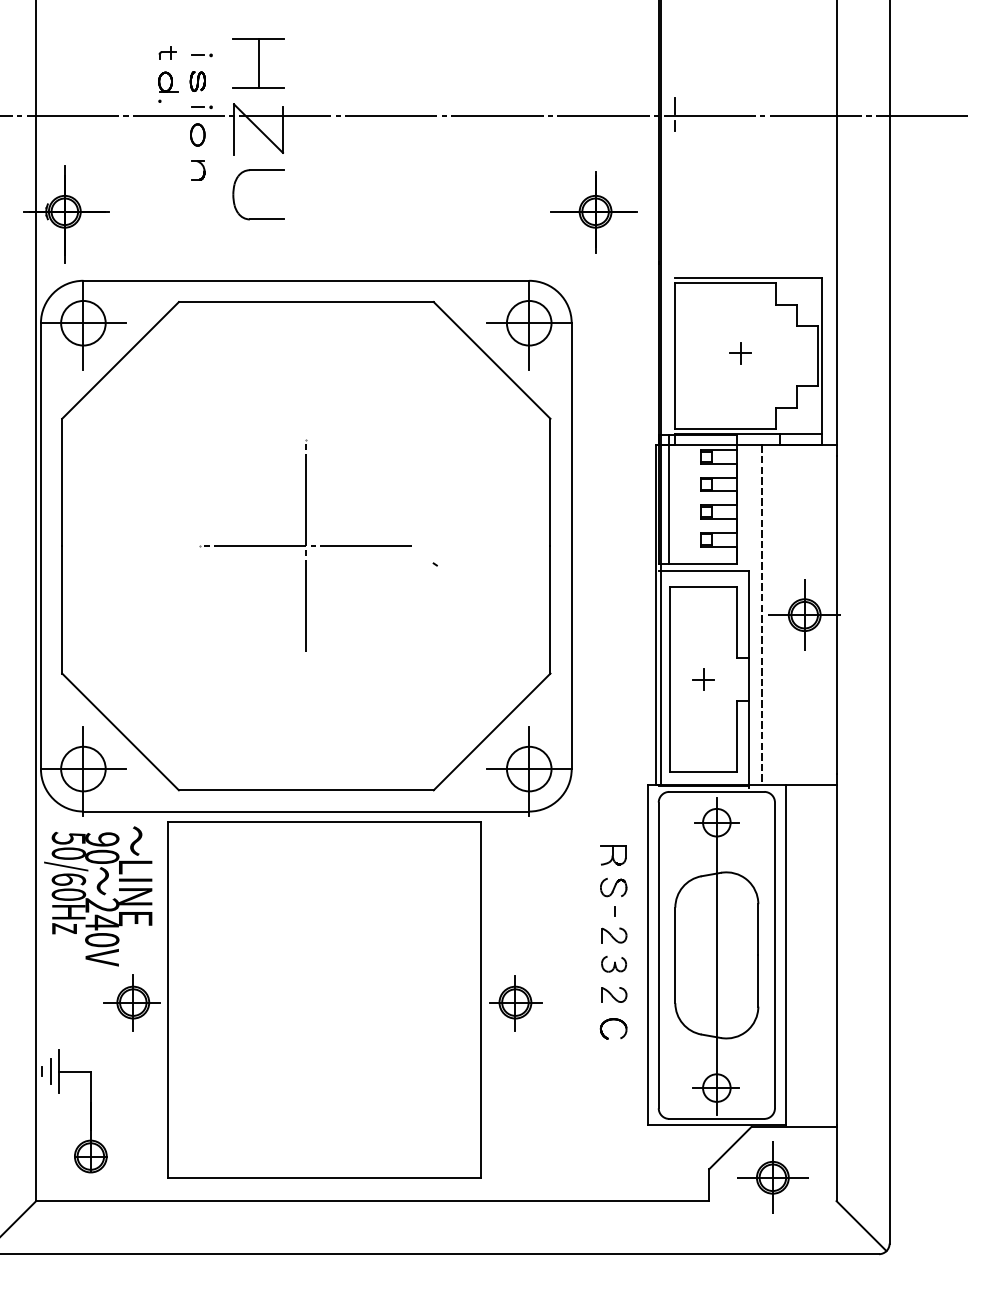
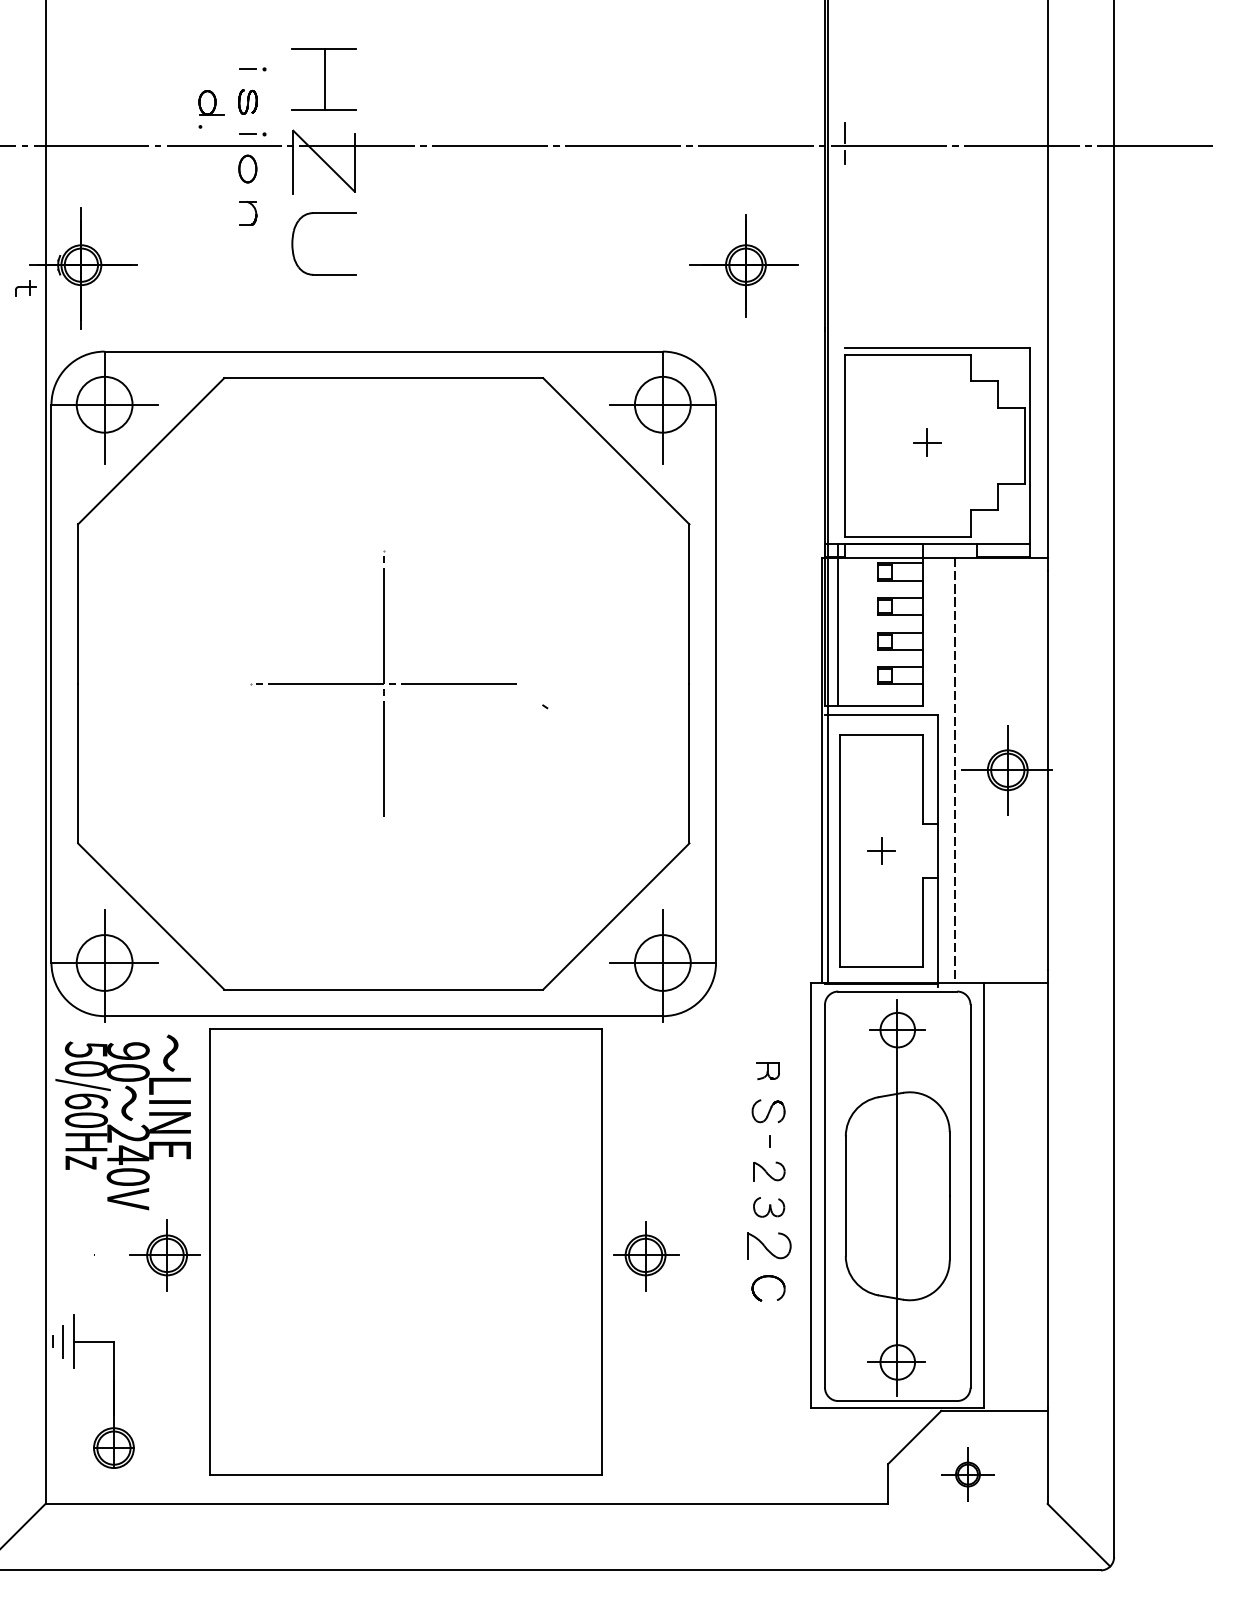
part: (167, 52) -> (25, 287), moved
part: (613, 855) -> (768, 1071), size x0.7
part: (614, 994) -> (769, 1245), size x1.4
part: (772, 1177) -> (967, 1474), size x0.6

